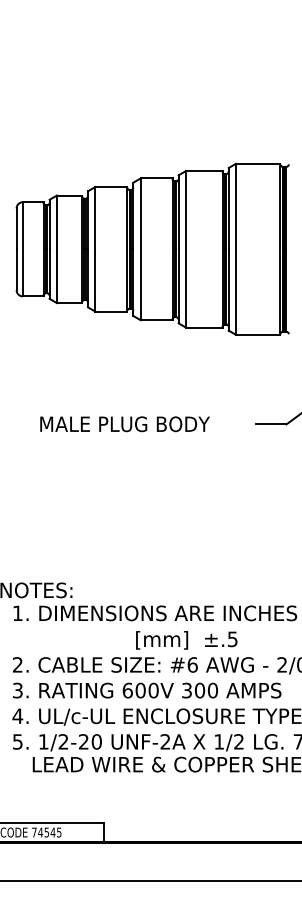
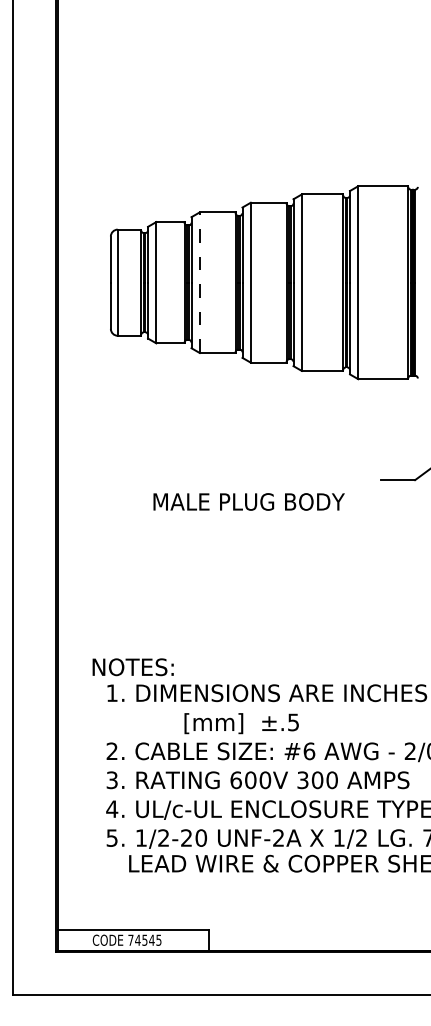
line: (95, 249) -> (199, 282), solid -> dashed
text: (124, 423) -> (248, 501), moved
text: (186, 640) -> (241, 723), moved

